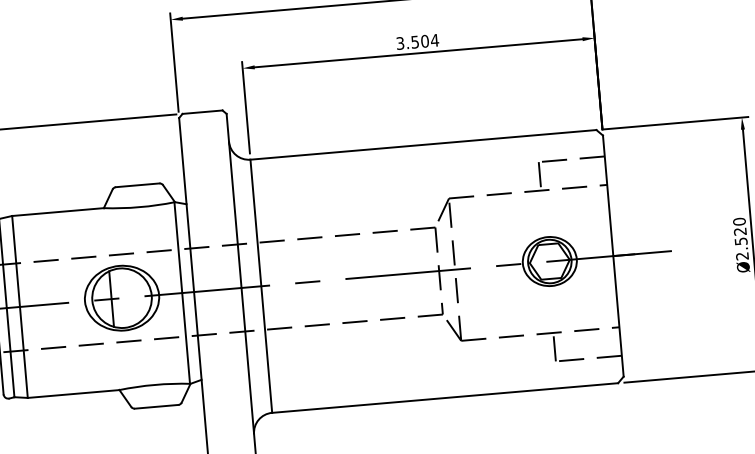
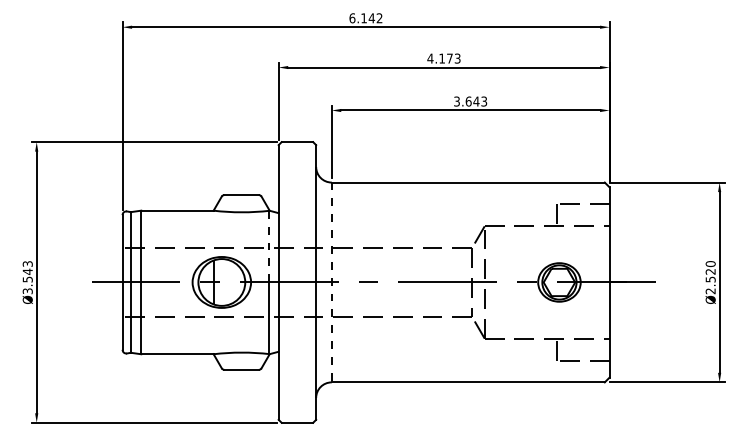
text: (425, 41) -> (476, 101), 3.504 -> 3.643
line: (178, 247) -> (269, 246), solid -> dashed
line: (261, 286) -> (331, 282), solid -> dashed

